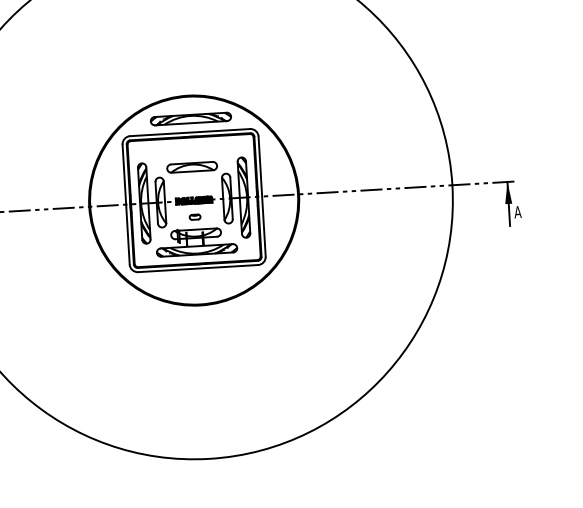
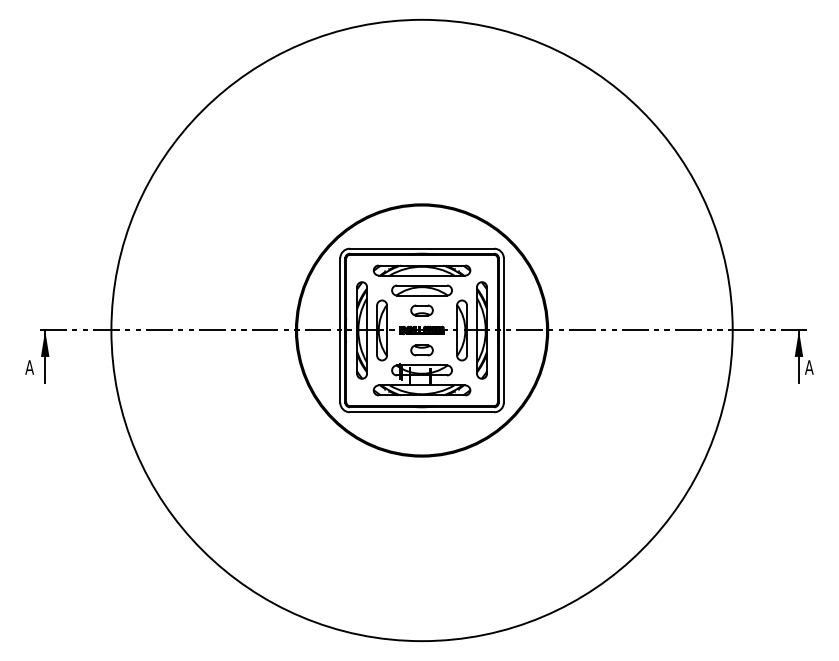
part: (190, 119) -> (421, 270), moved
part: (192, 184) -> (421, 310), added
part: (194, 217) -> (421, 350), size x1.67

